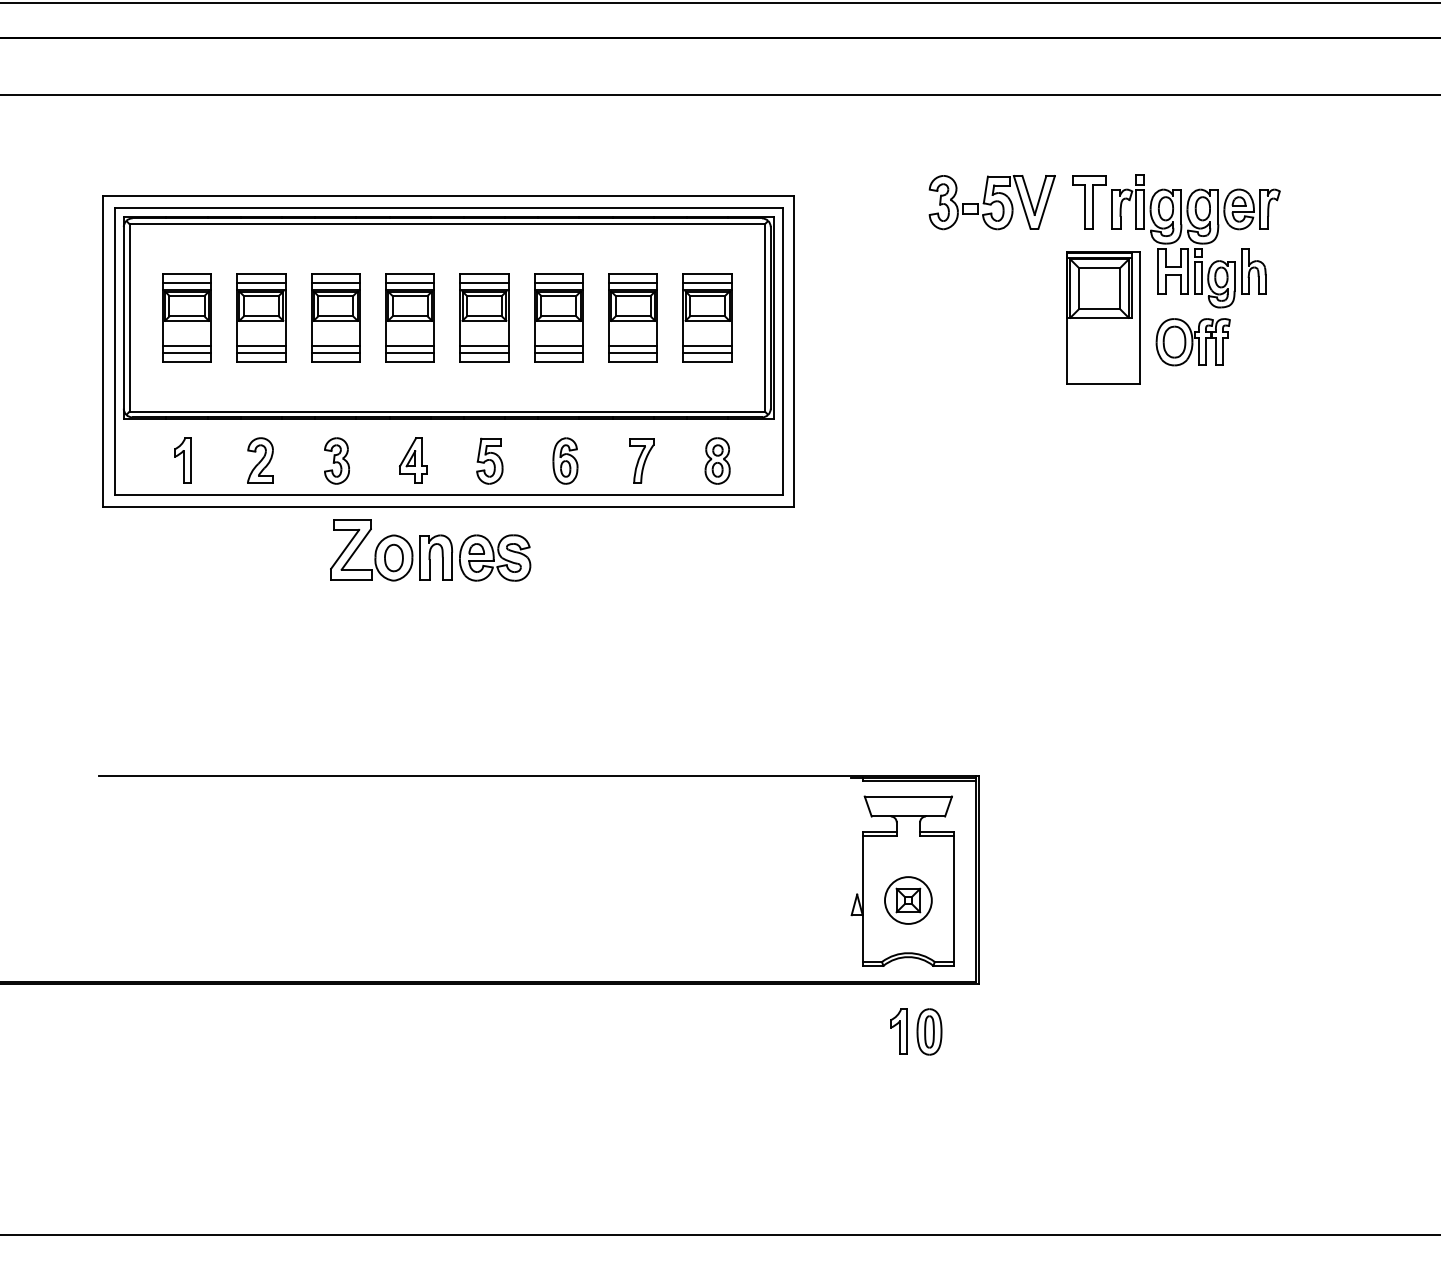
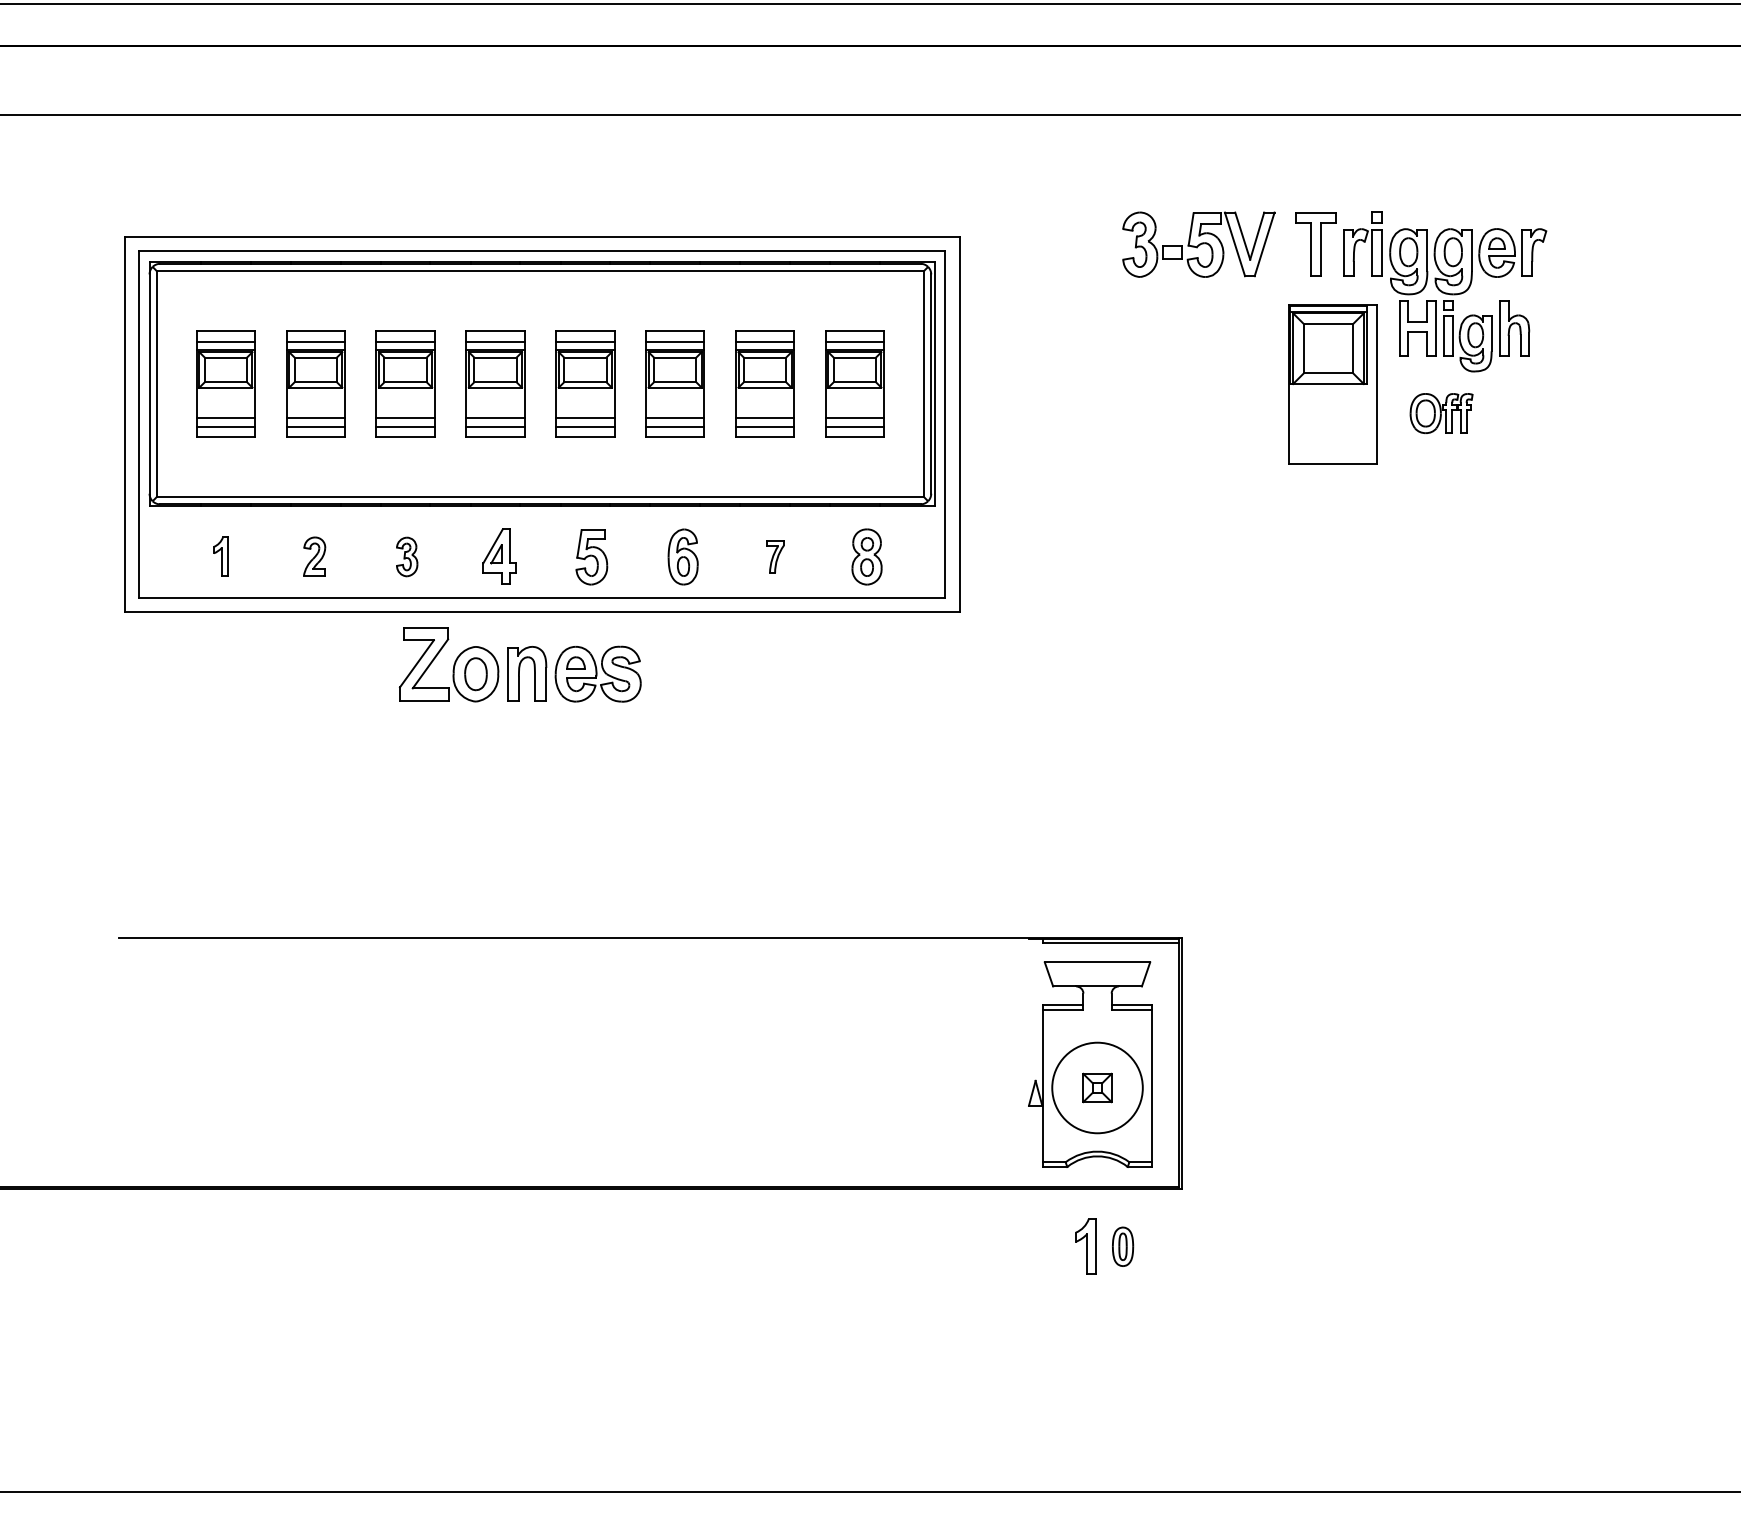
part: (1192, 342) -> (1440, 413), size x0.7
part: (182, 460) -> (220, 556), size x0.7
part: (260, 460) -> (314, 556), size x0.7
part: (336, 460) -> (406, 556), size x0.7
part: (641, 460) -> (775, 556), size x0.6
circle: (908, 900) -> (1097, 1087), size x1.6
part: (929, 1031) -> (1123, 1246), size x0.7

